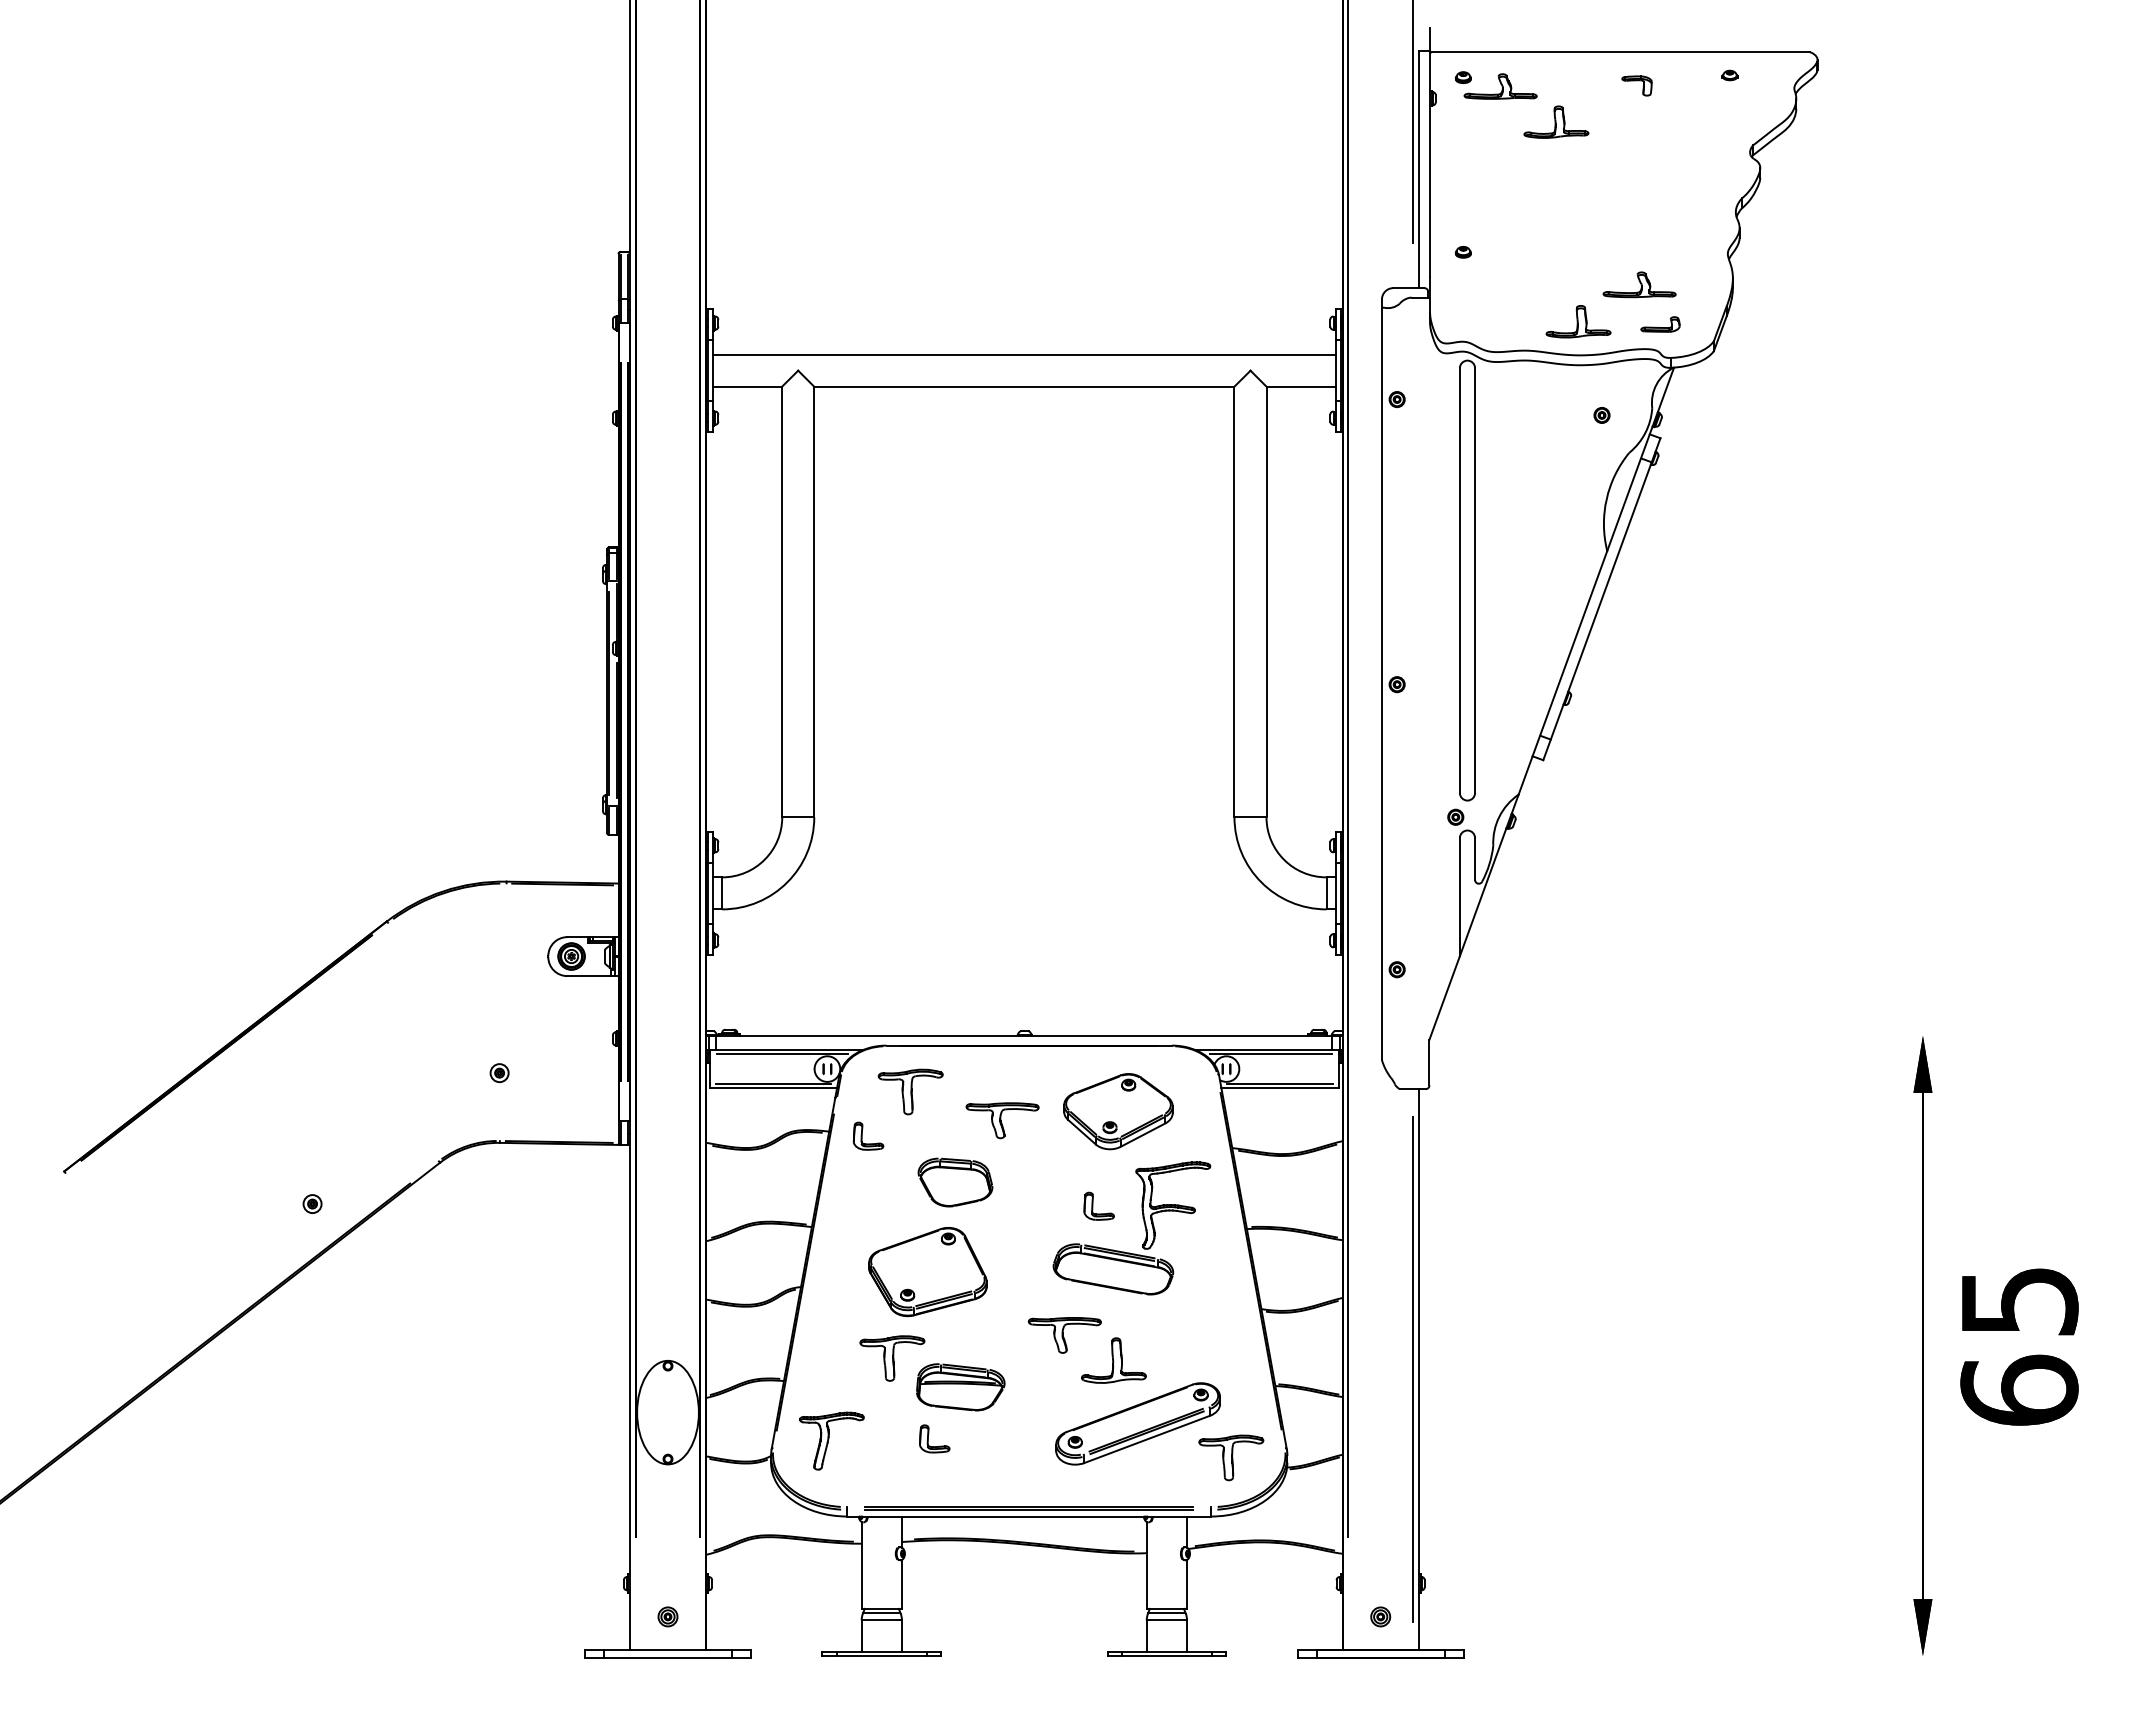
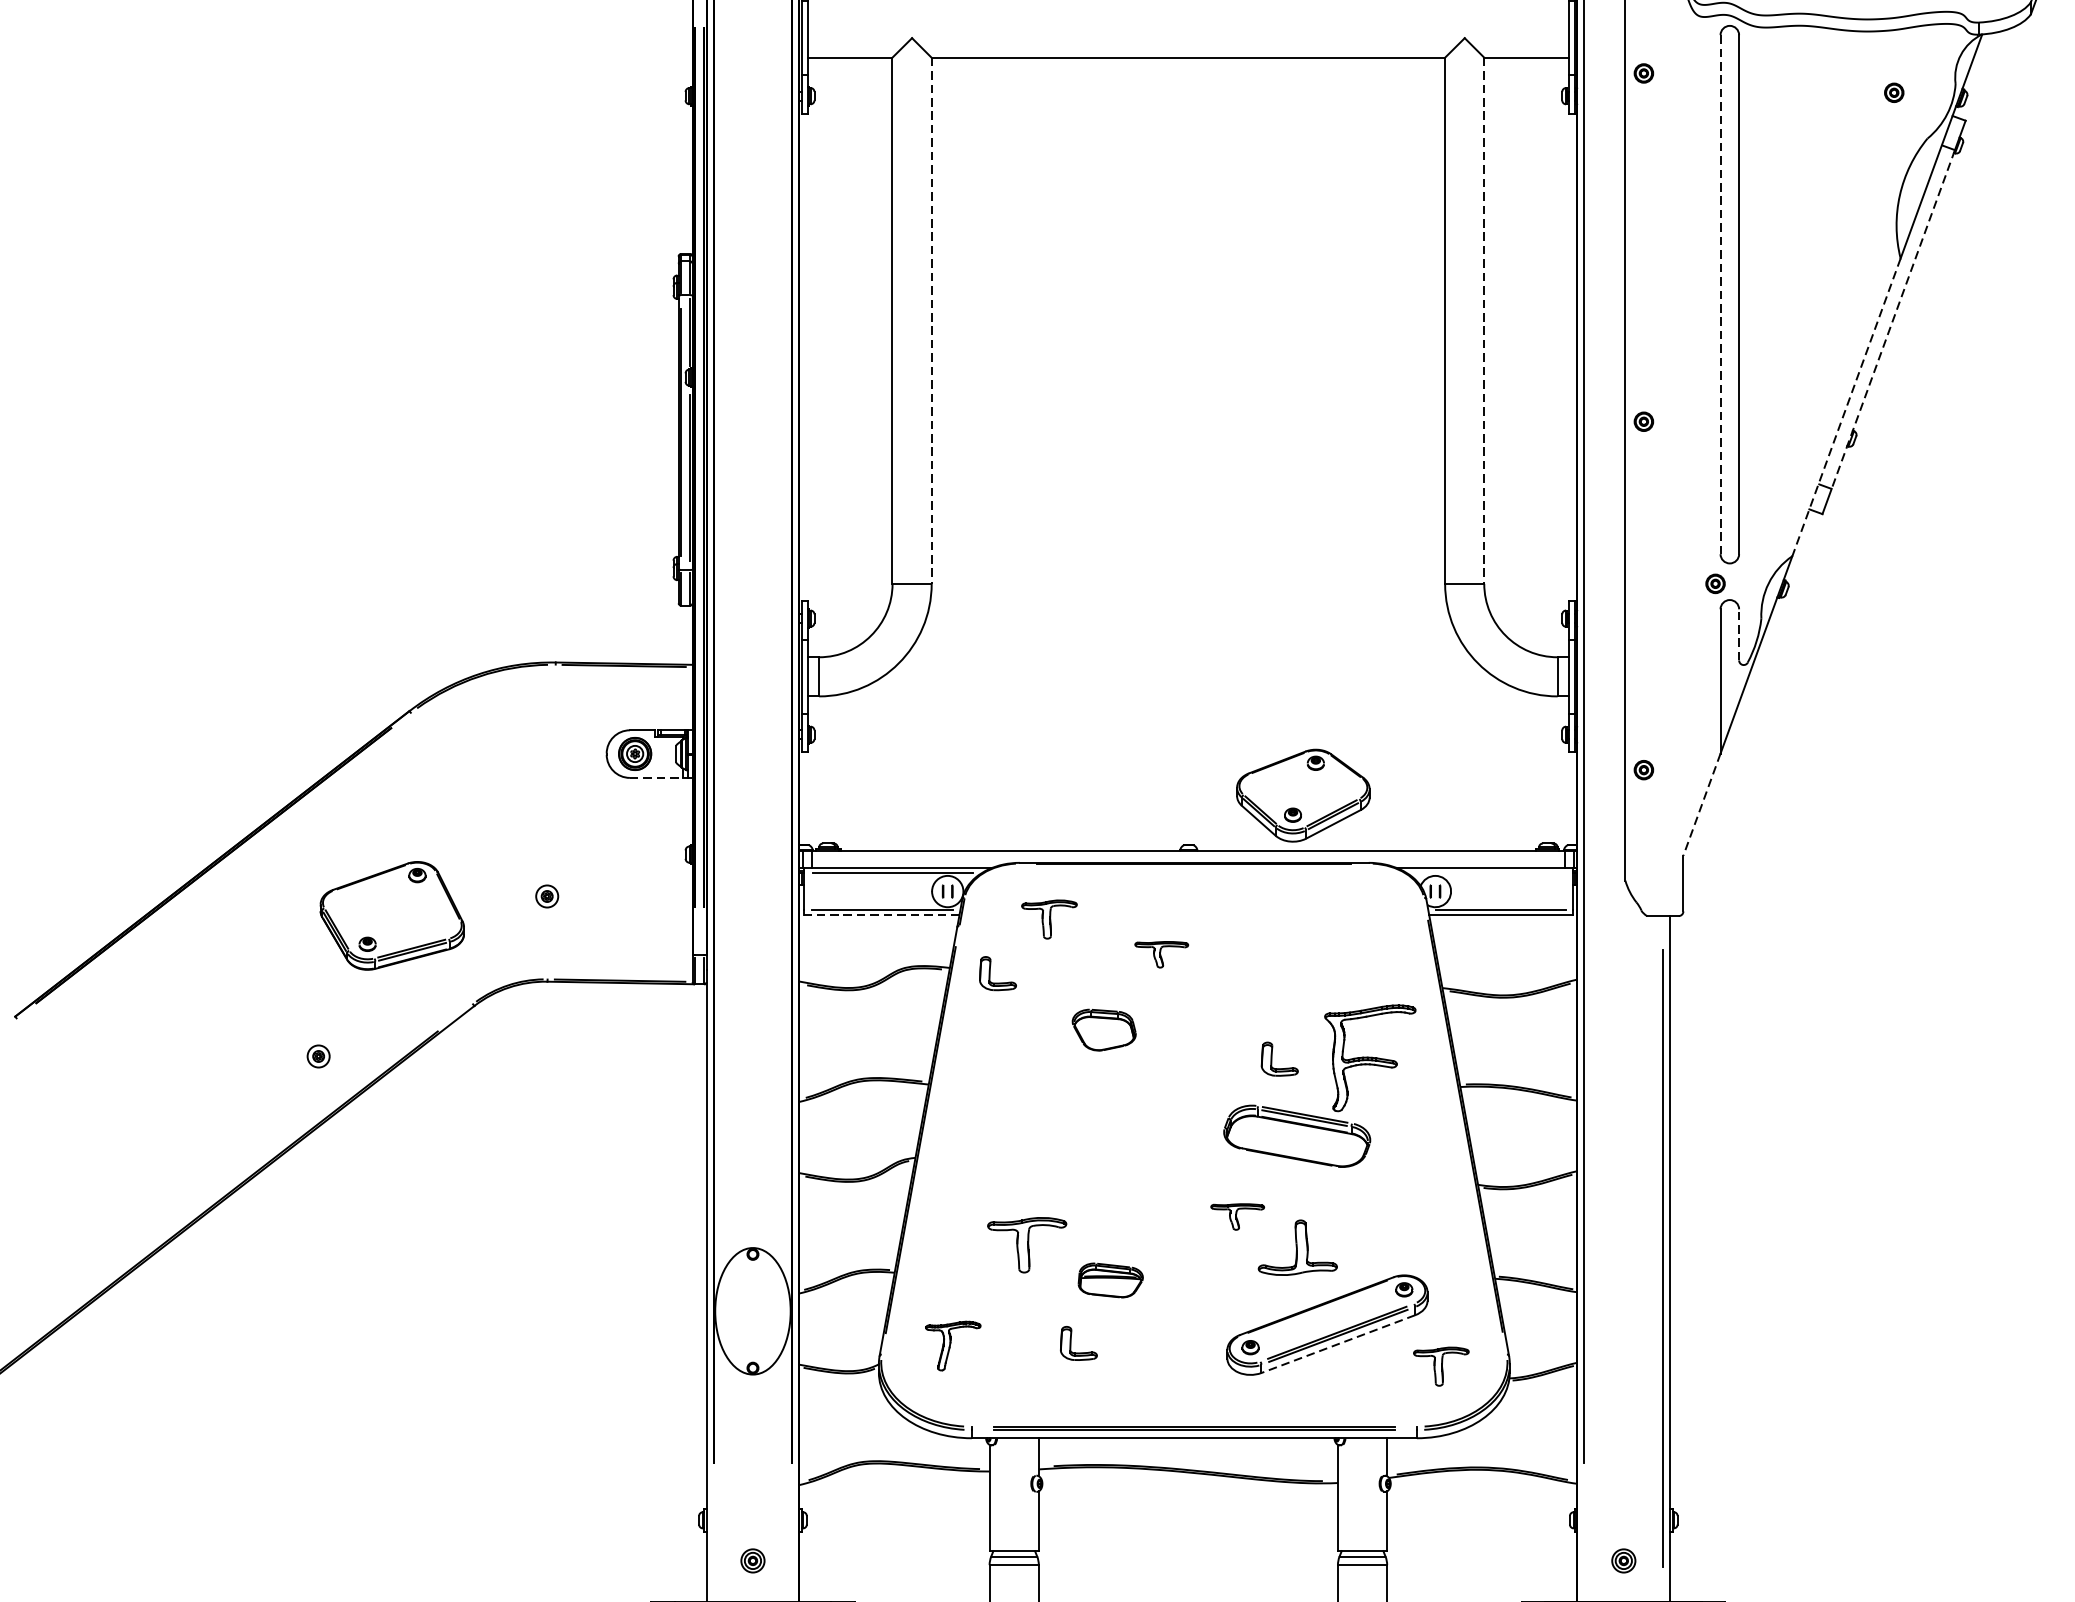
line: (1024, 354) -> (1188, 18), removed
line: (1459, 581) -> (1720, 295), solid -> dashed
line: (1601, 600) -> (1893, 318), solid -> dashed
line: (814, 602) -> (931, 321), solid -> dashed
line: (1266, 602) -> (1484, 321), solid -> dashed
line: (1562, 672) -> (1845, 406), solid -> dashed
line: (1475, 859) -> (1739, 635), solid -> dashed
line: (589, 976) -> (657, 778), solid -> dashed
line: (1444, 998) -> (1701, 805), solid -> dashed
line: (1270, 1053) -> (1489, 872), removed
line: (773, 1088) -> (881, 915), solid -> dashed
part: (910, 1091) -> (1049, 918), size x0.7
part: (1118, 1111) -> (1303, 795), moved
part: (1002, 1120) -> (1161, 954), size x0.6
part: (955, 1182) -> (1104, 1030), size x0.7
part: (927, 1272) -> (391, 916), moved
part: (1064, 1335) -> (1237, 1217), size x0.6
part: (960, 1387) -> (1110, 1280), size x0.6
line: (1146, 1439) -> (1337, 1344), solid -> dashed
part: (831, 1440) -> (952, 1345), size x0.7
part: (1231, 1457) -> (1441, 1366), size x0.7

